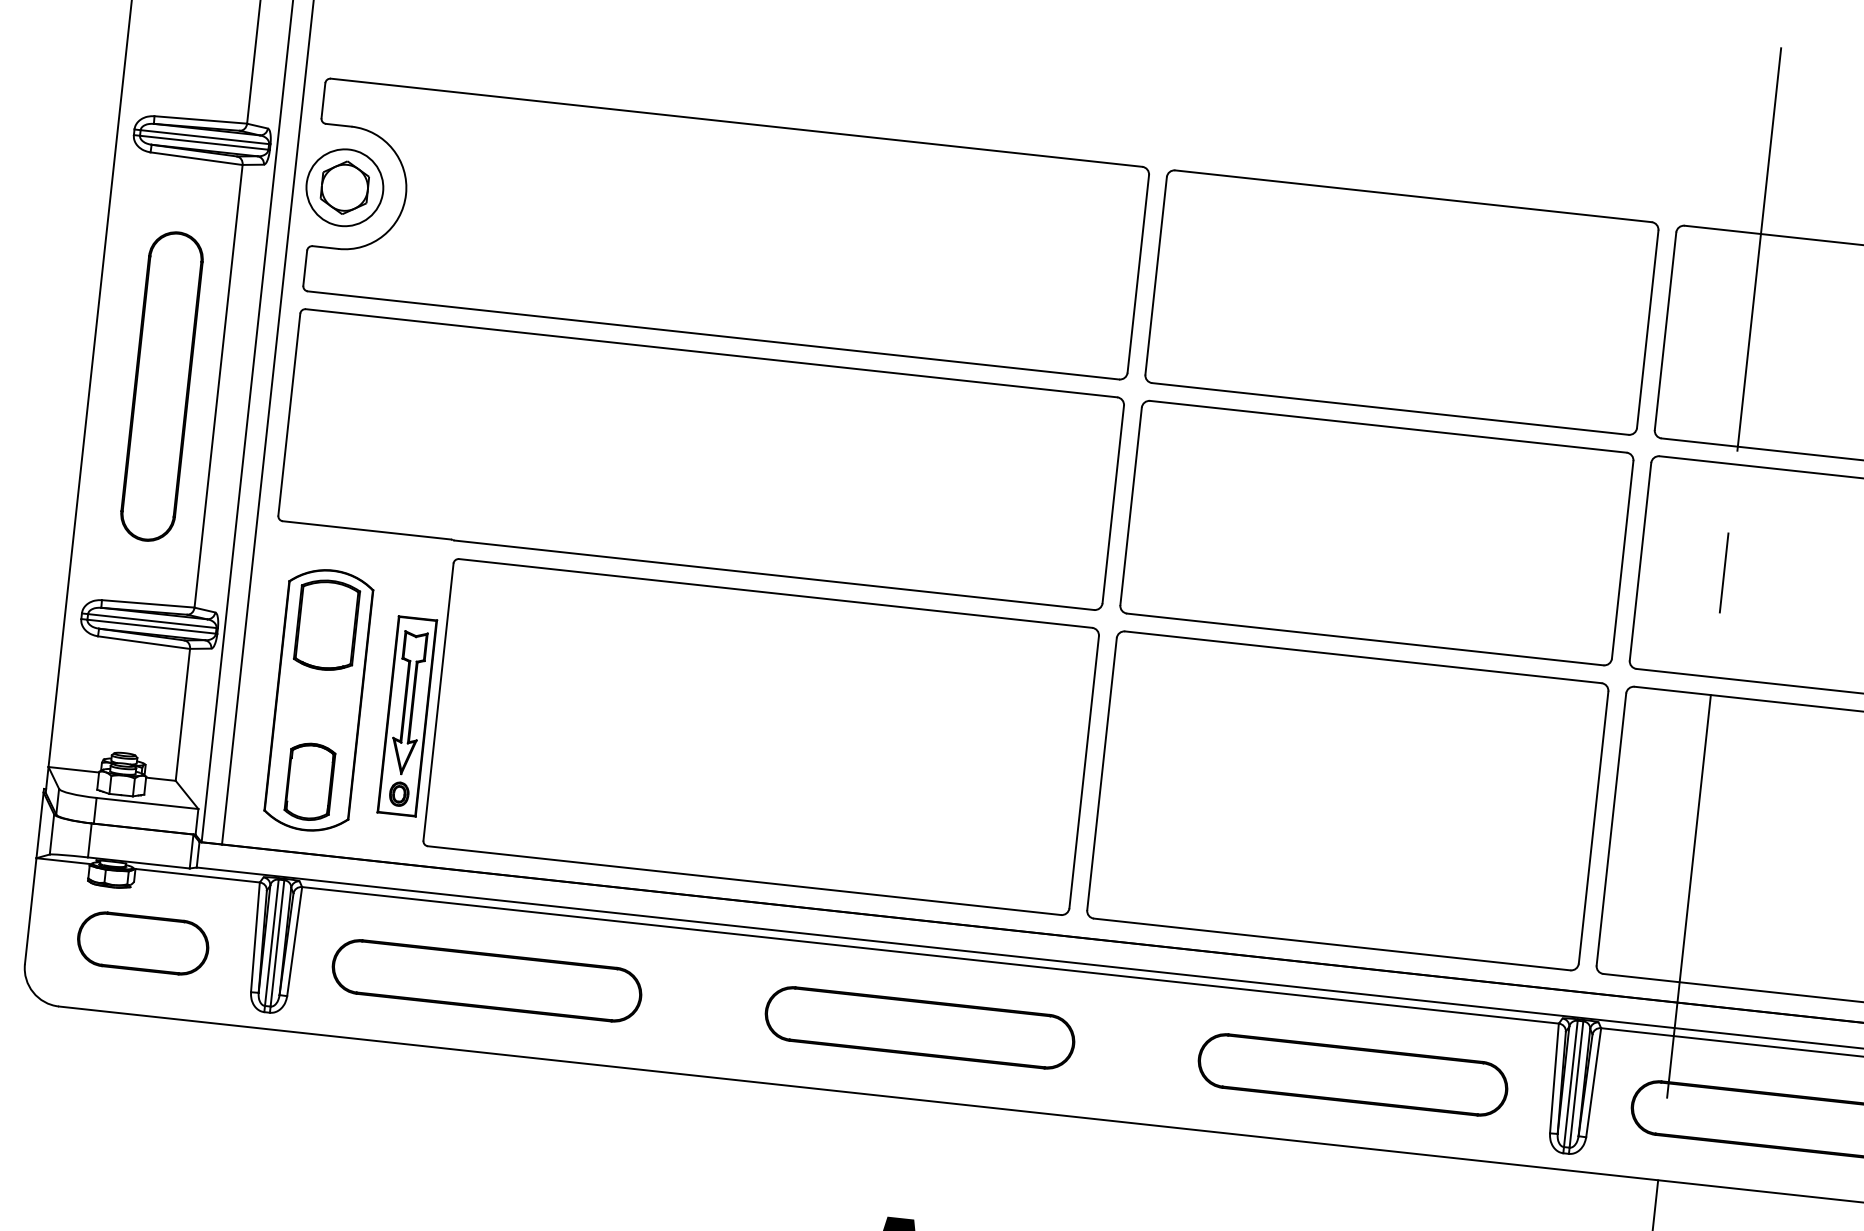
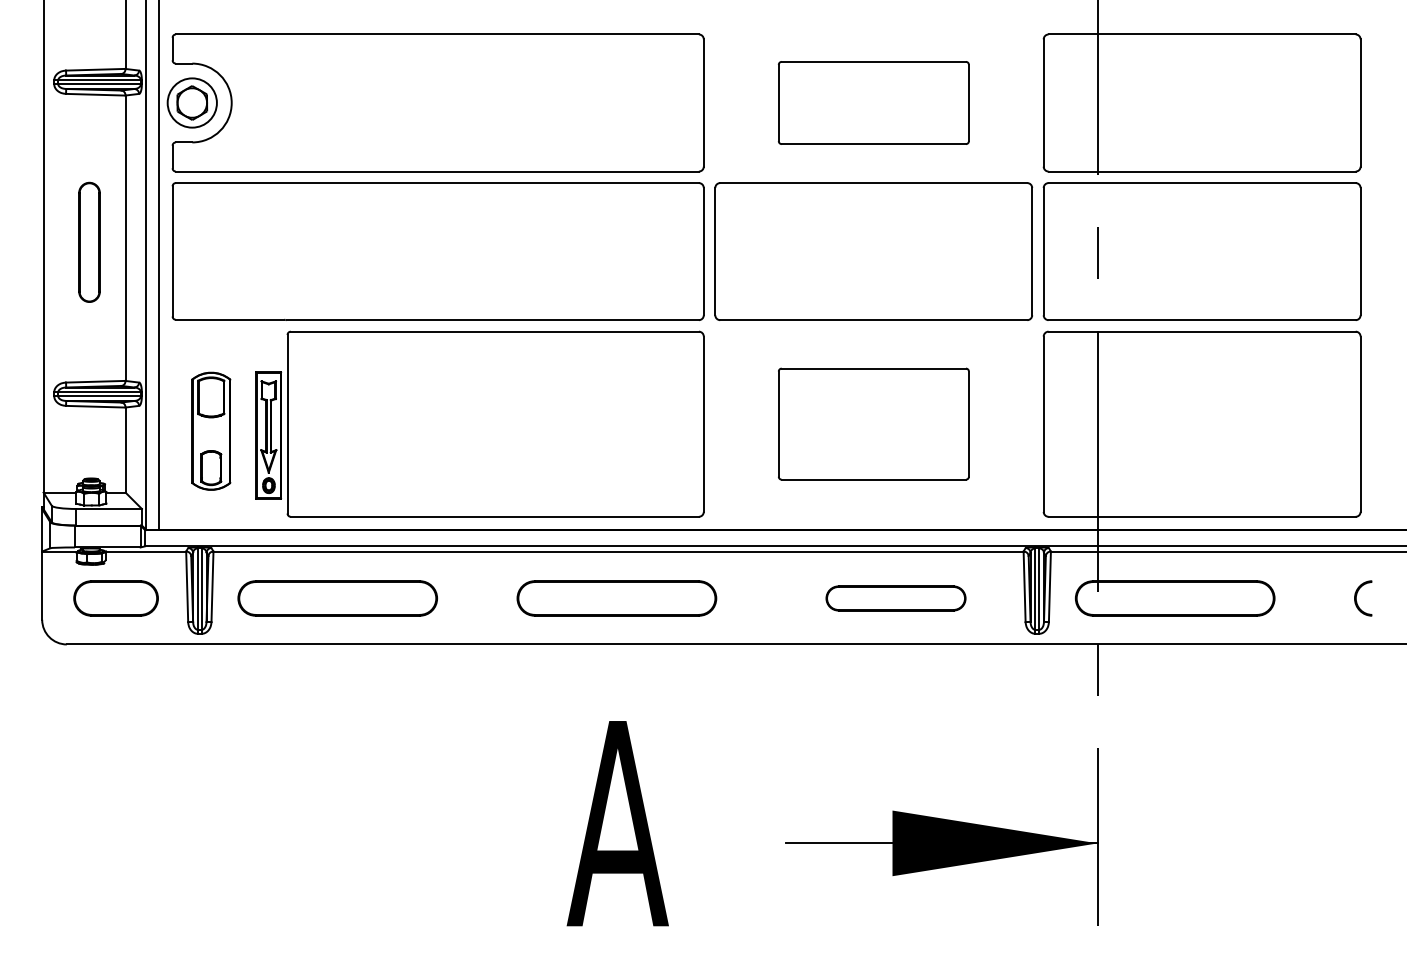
part: (1401, 301) -> (873, 102), size x0.6
part: (161, 386) -> (89, 242), size x0.6
part: (319, 699) -> (211, 430), size x0.7
part: (1347, 799) -> (873, 423), size x0.6
part: (1352, 1074) -> (895, 598), size x0.7

